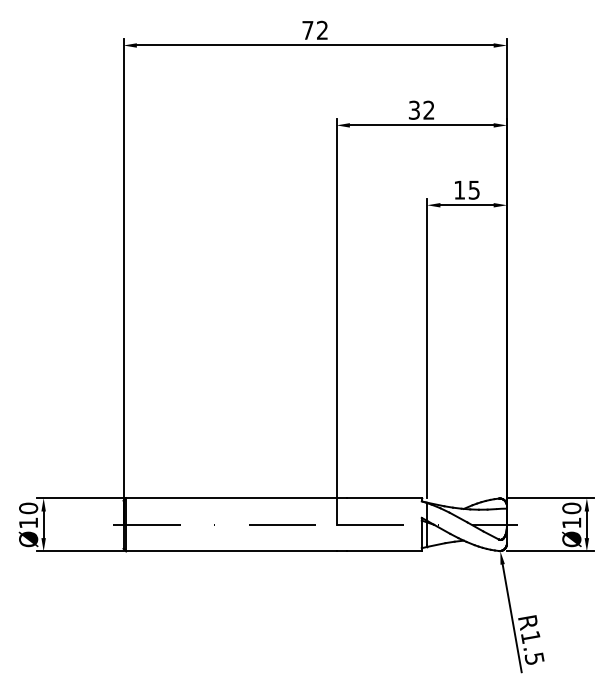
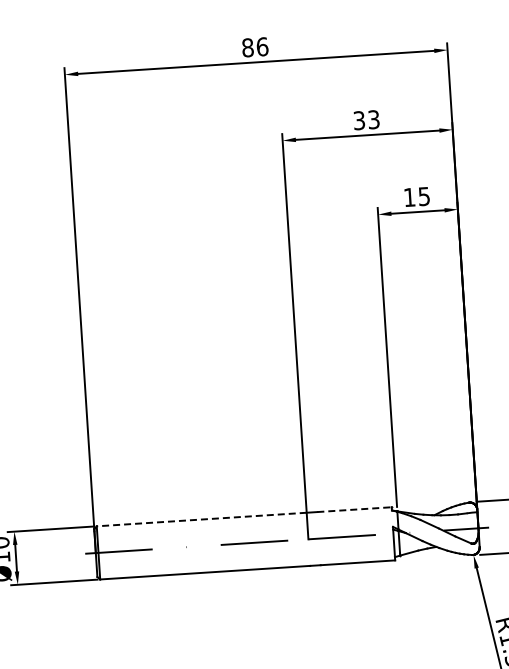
text: (315, 29) -> (255, 46), 72 -> 86
text: (428, 110) -> (373, 119), 32 -> 33
line: (230, 498) -> (200, 519), solid -> dashed
line: (385, 498) -> (355, 509), solid -> dashed

